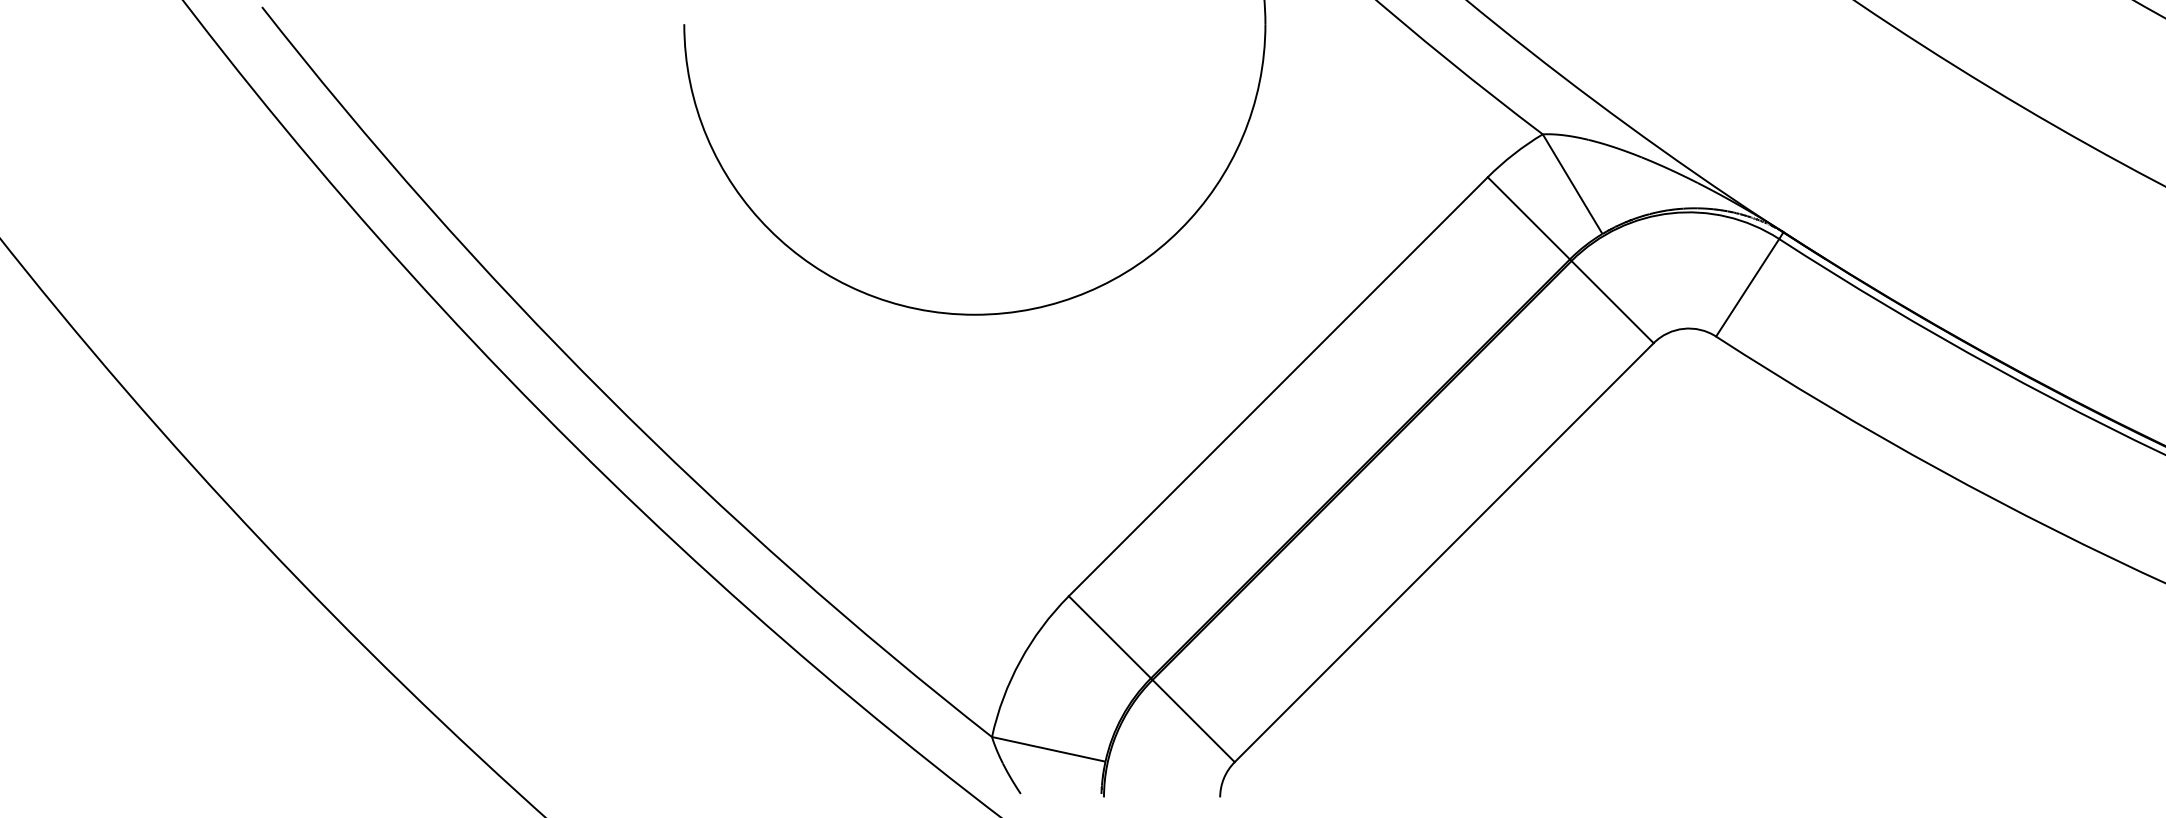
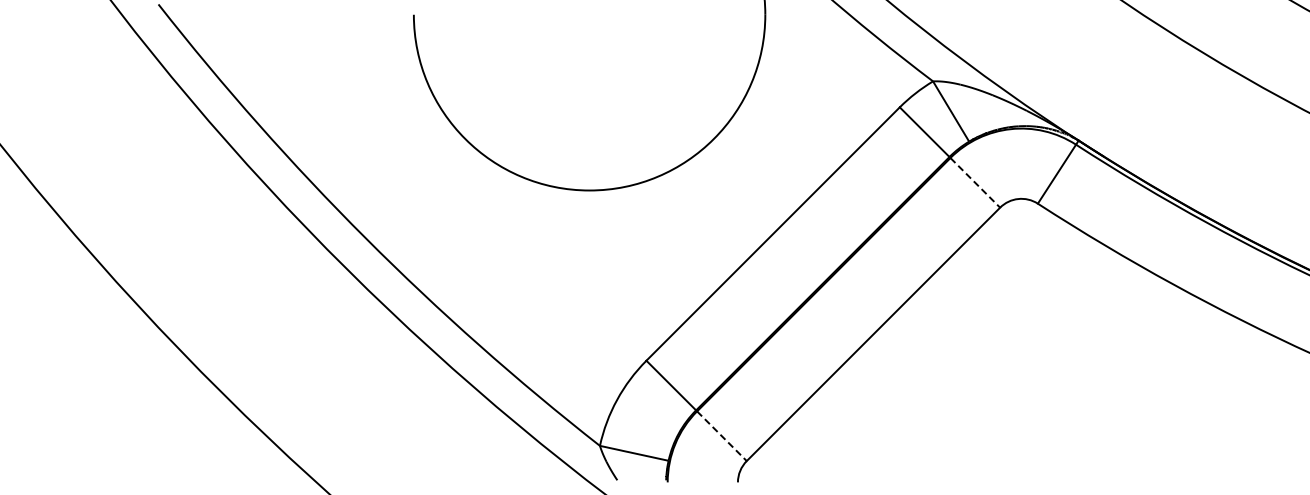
line: (1612, 303) -> (975, 183), solid -> dashed
line: (1194, 721) -> (722, 436), solid -> dashed

